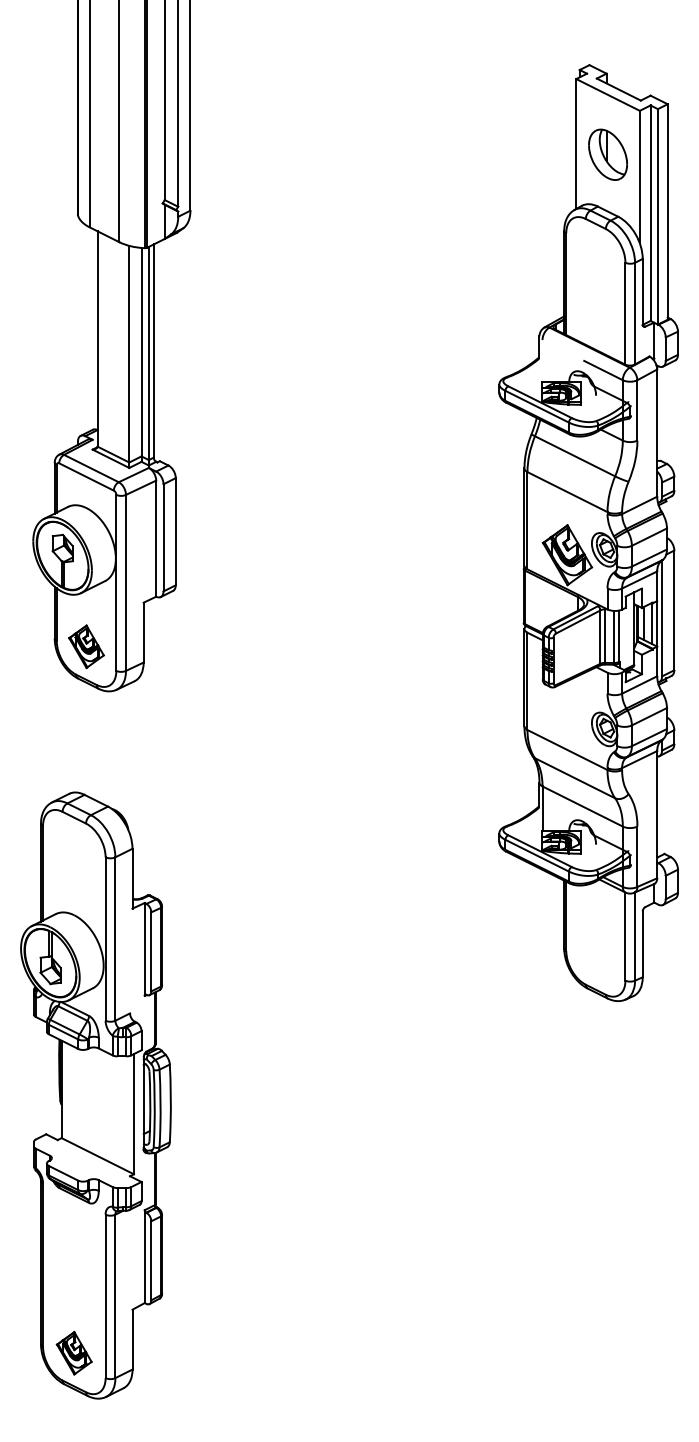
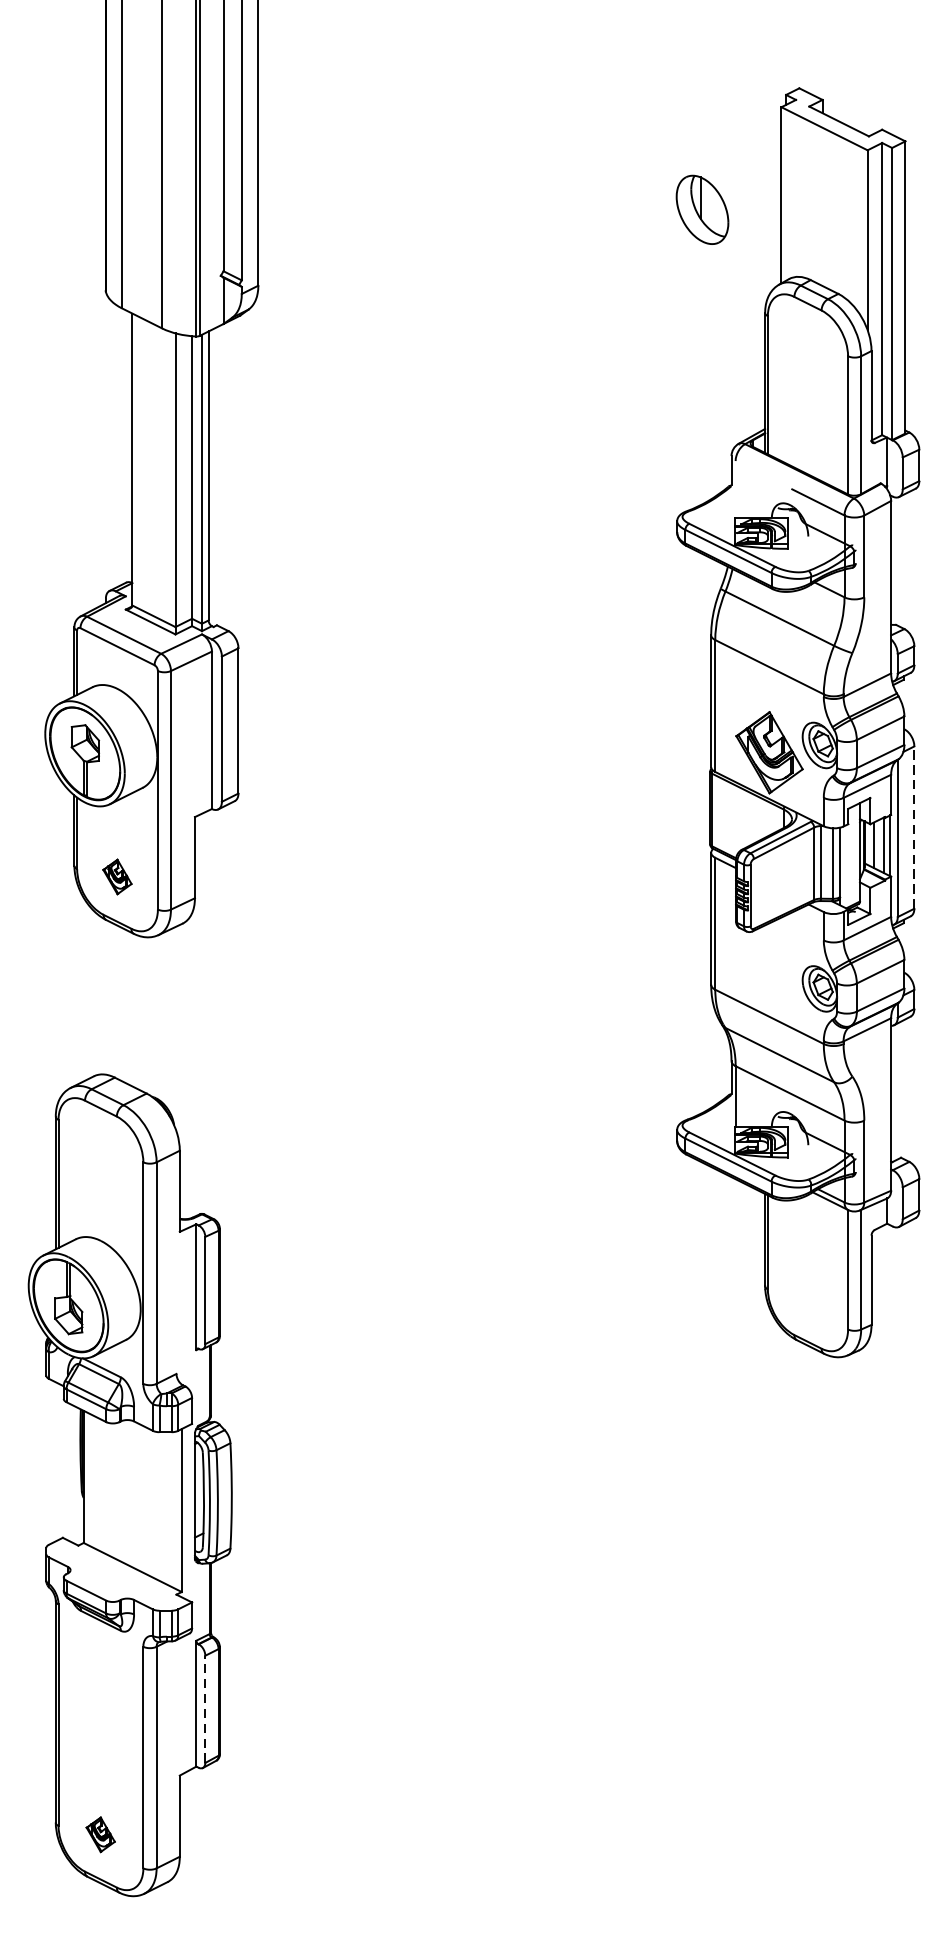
part: (607, 154) -> (701, 209), moved
line: (674, 610) -> (914, 827), solid -> dashed
part: (86, 646) -> (117, 876), size x0.6
line: (151, 1260) -> (205, 1708), solid -> dashed
part: (73, 1353) -> (99, 1834), size x0.6

